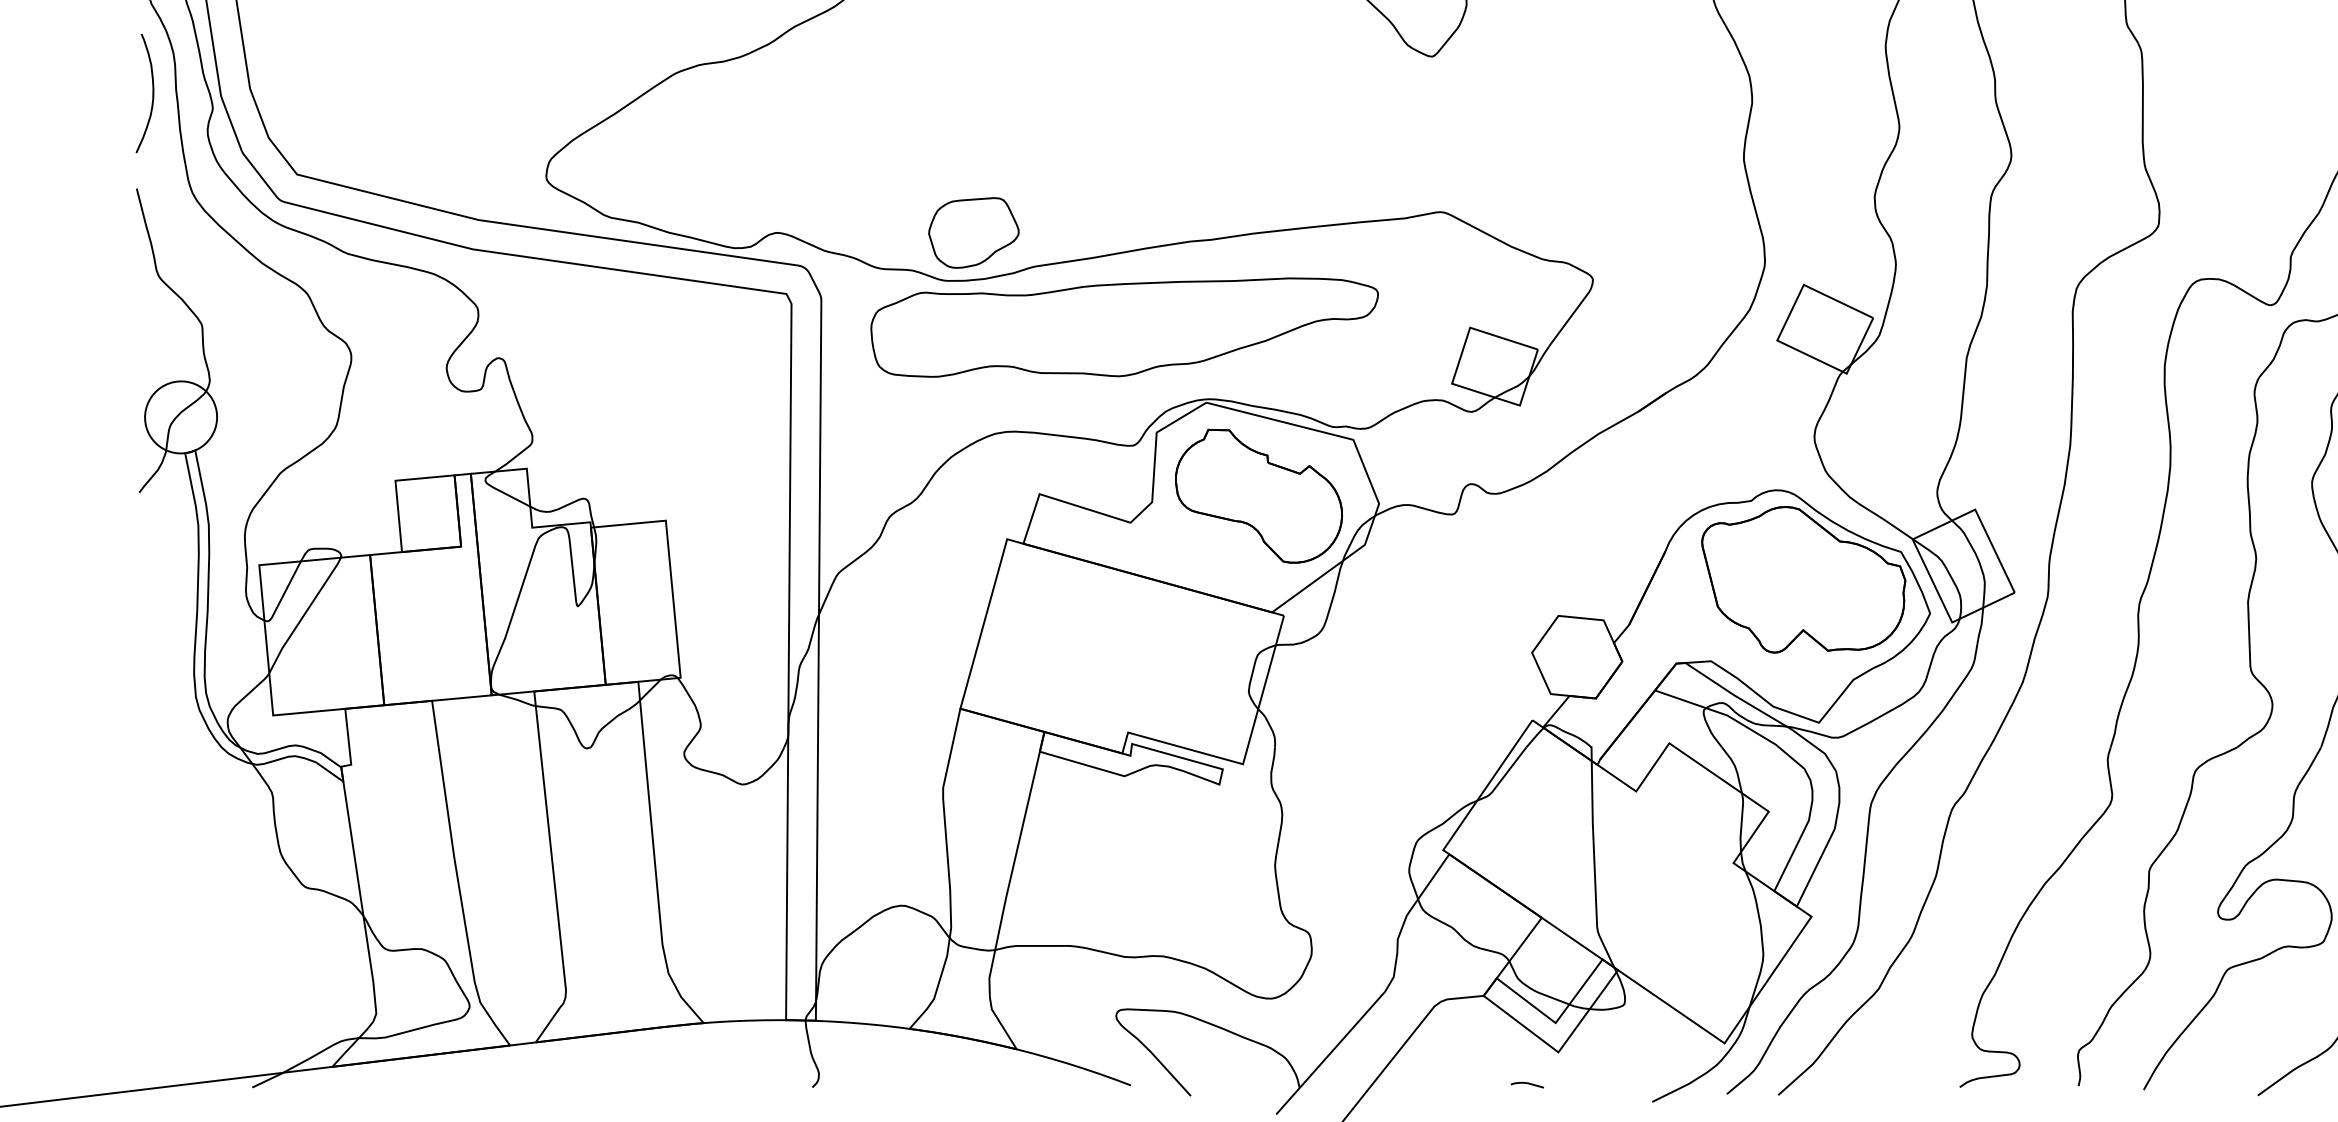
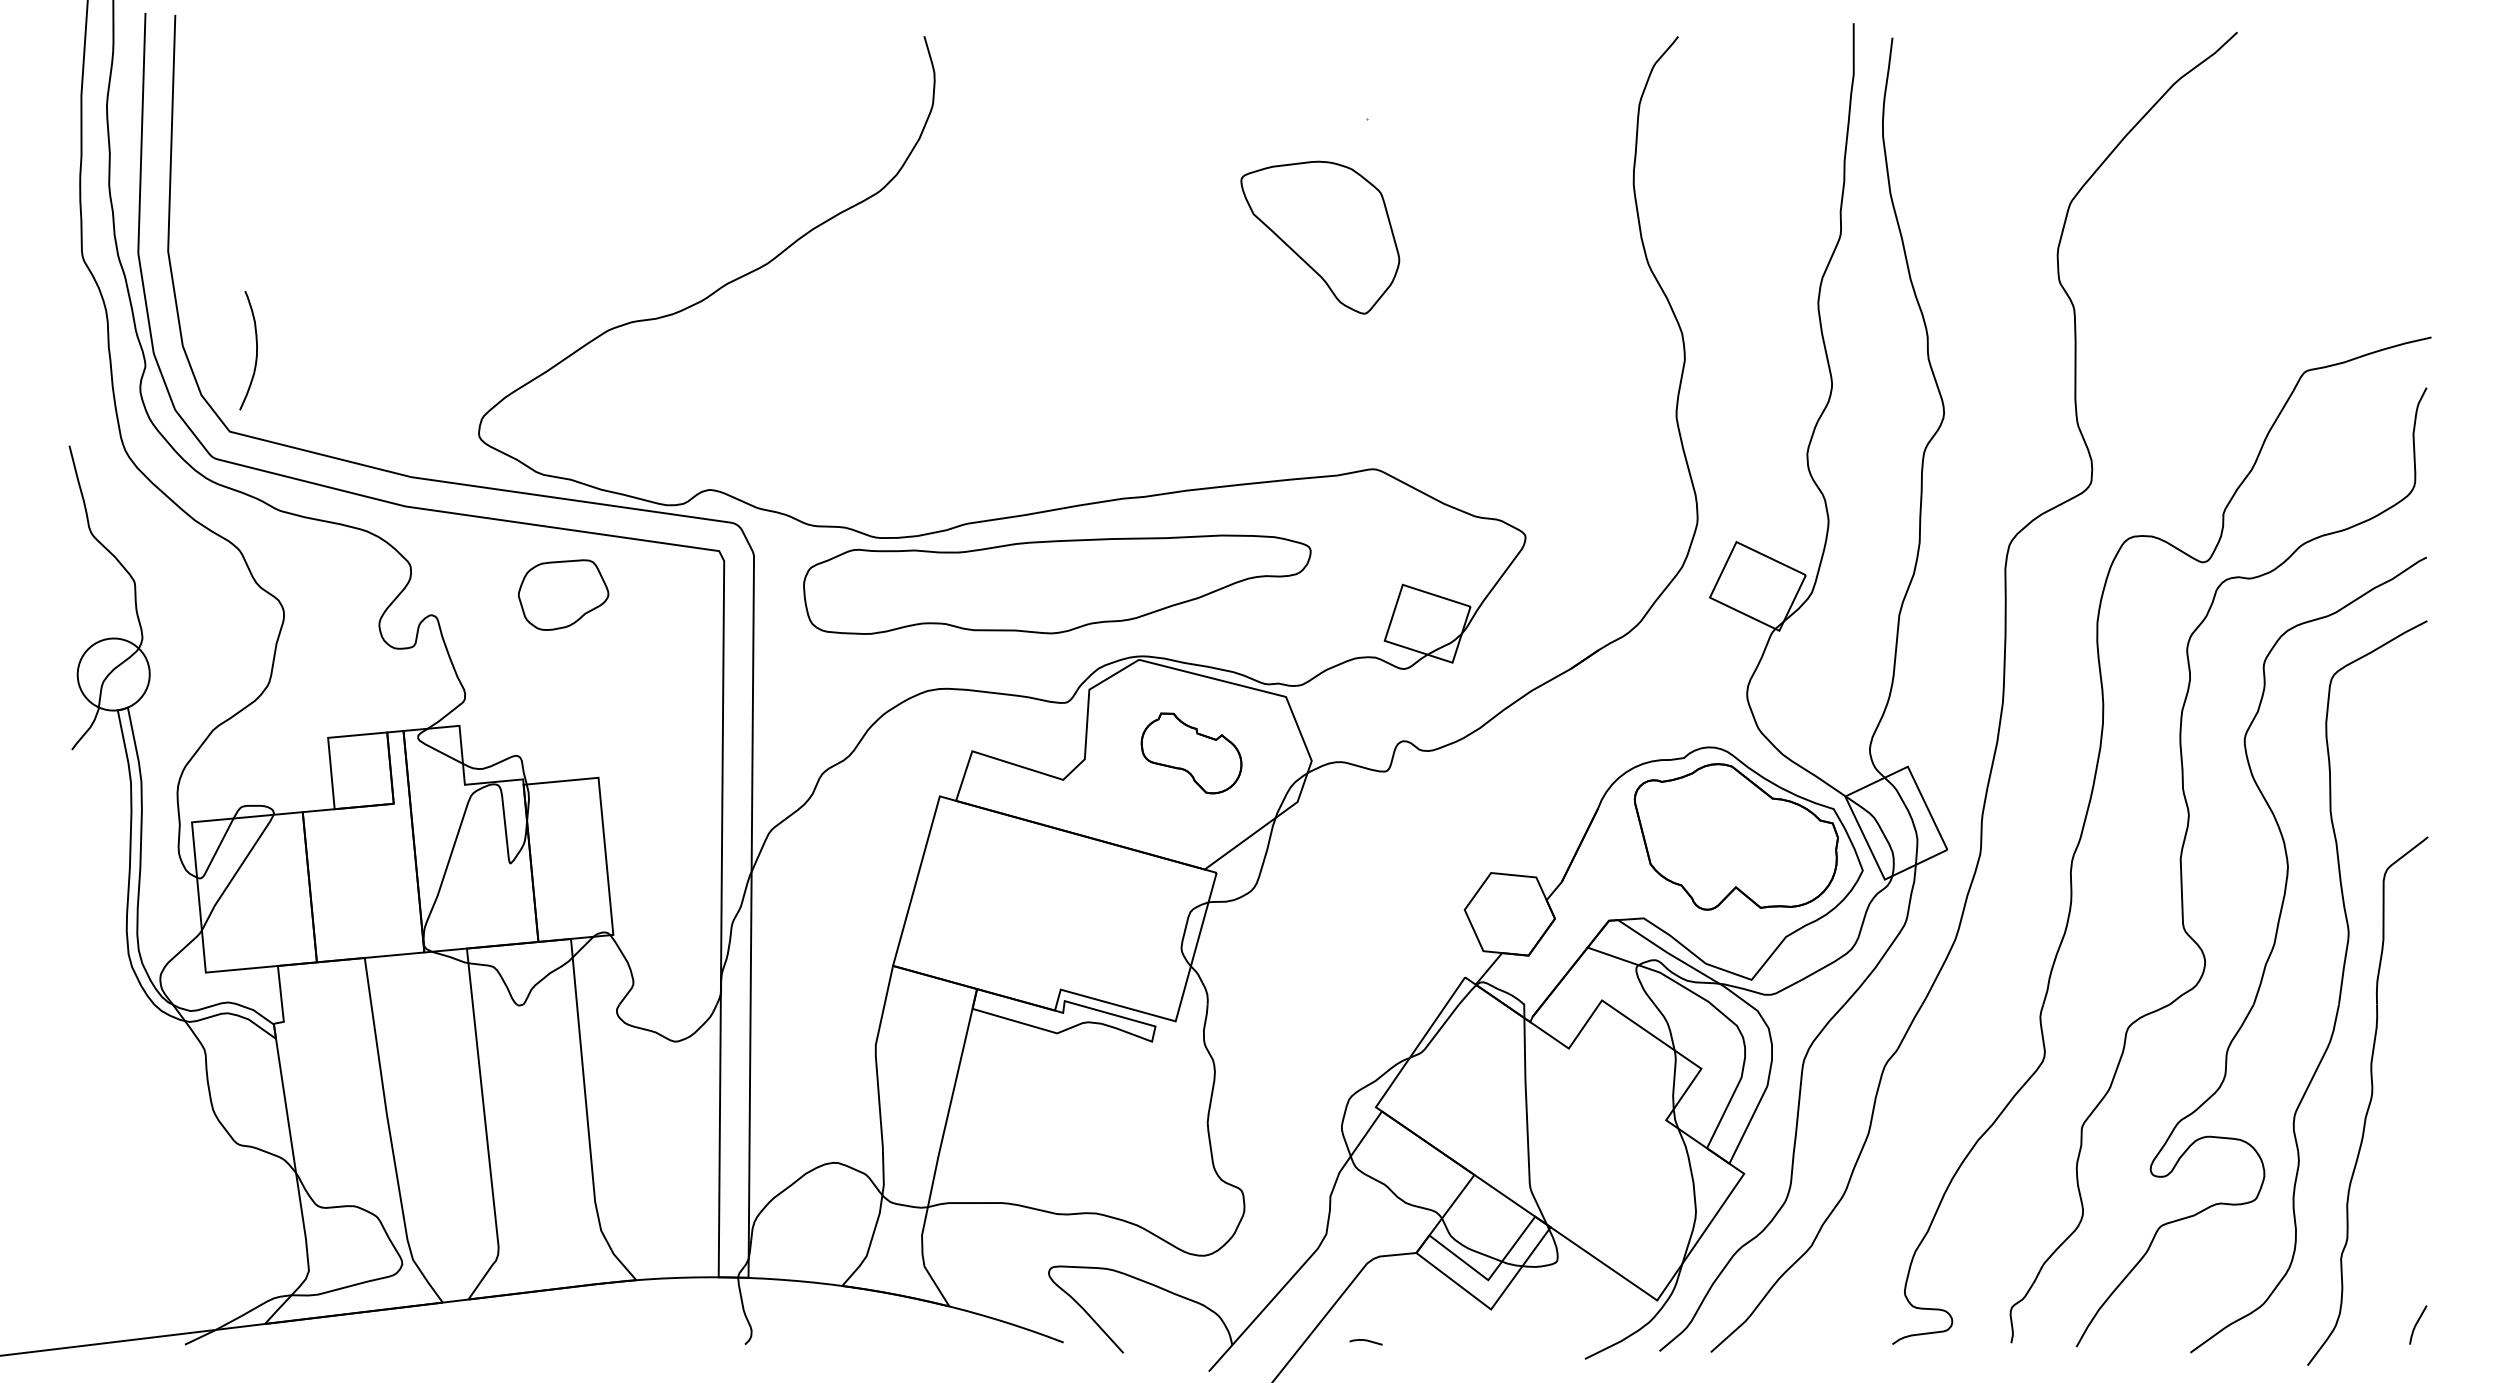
curve: (152, 93) -> (256, 350), moved
part: (973, 232) -> (563, 594), moved
part: (1258, 496) -> (1191, 753), size x0.6
curve: (1526, 1084) -> (1365, 1341), moved

